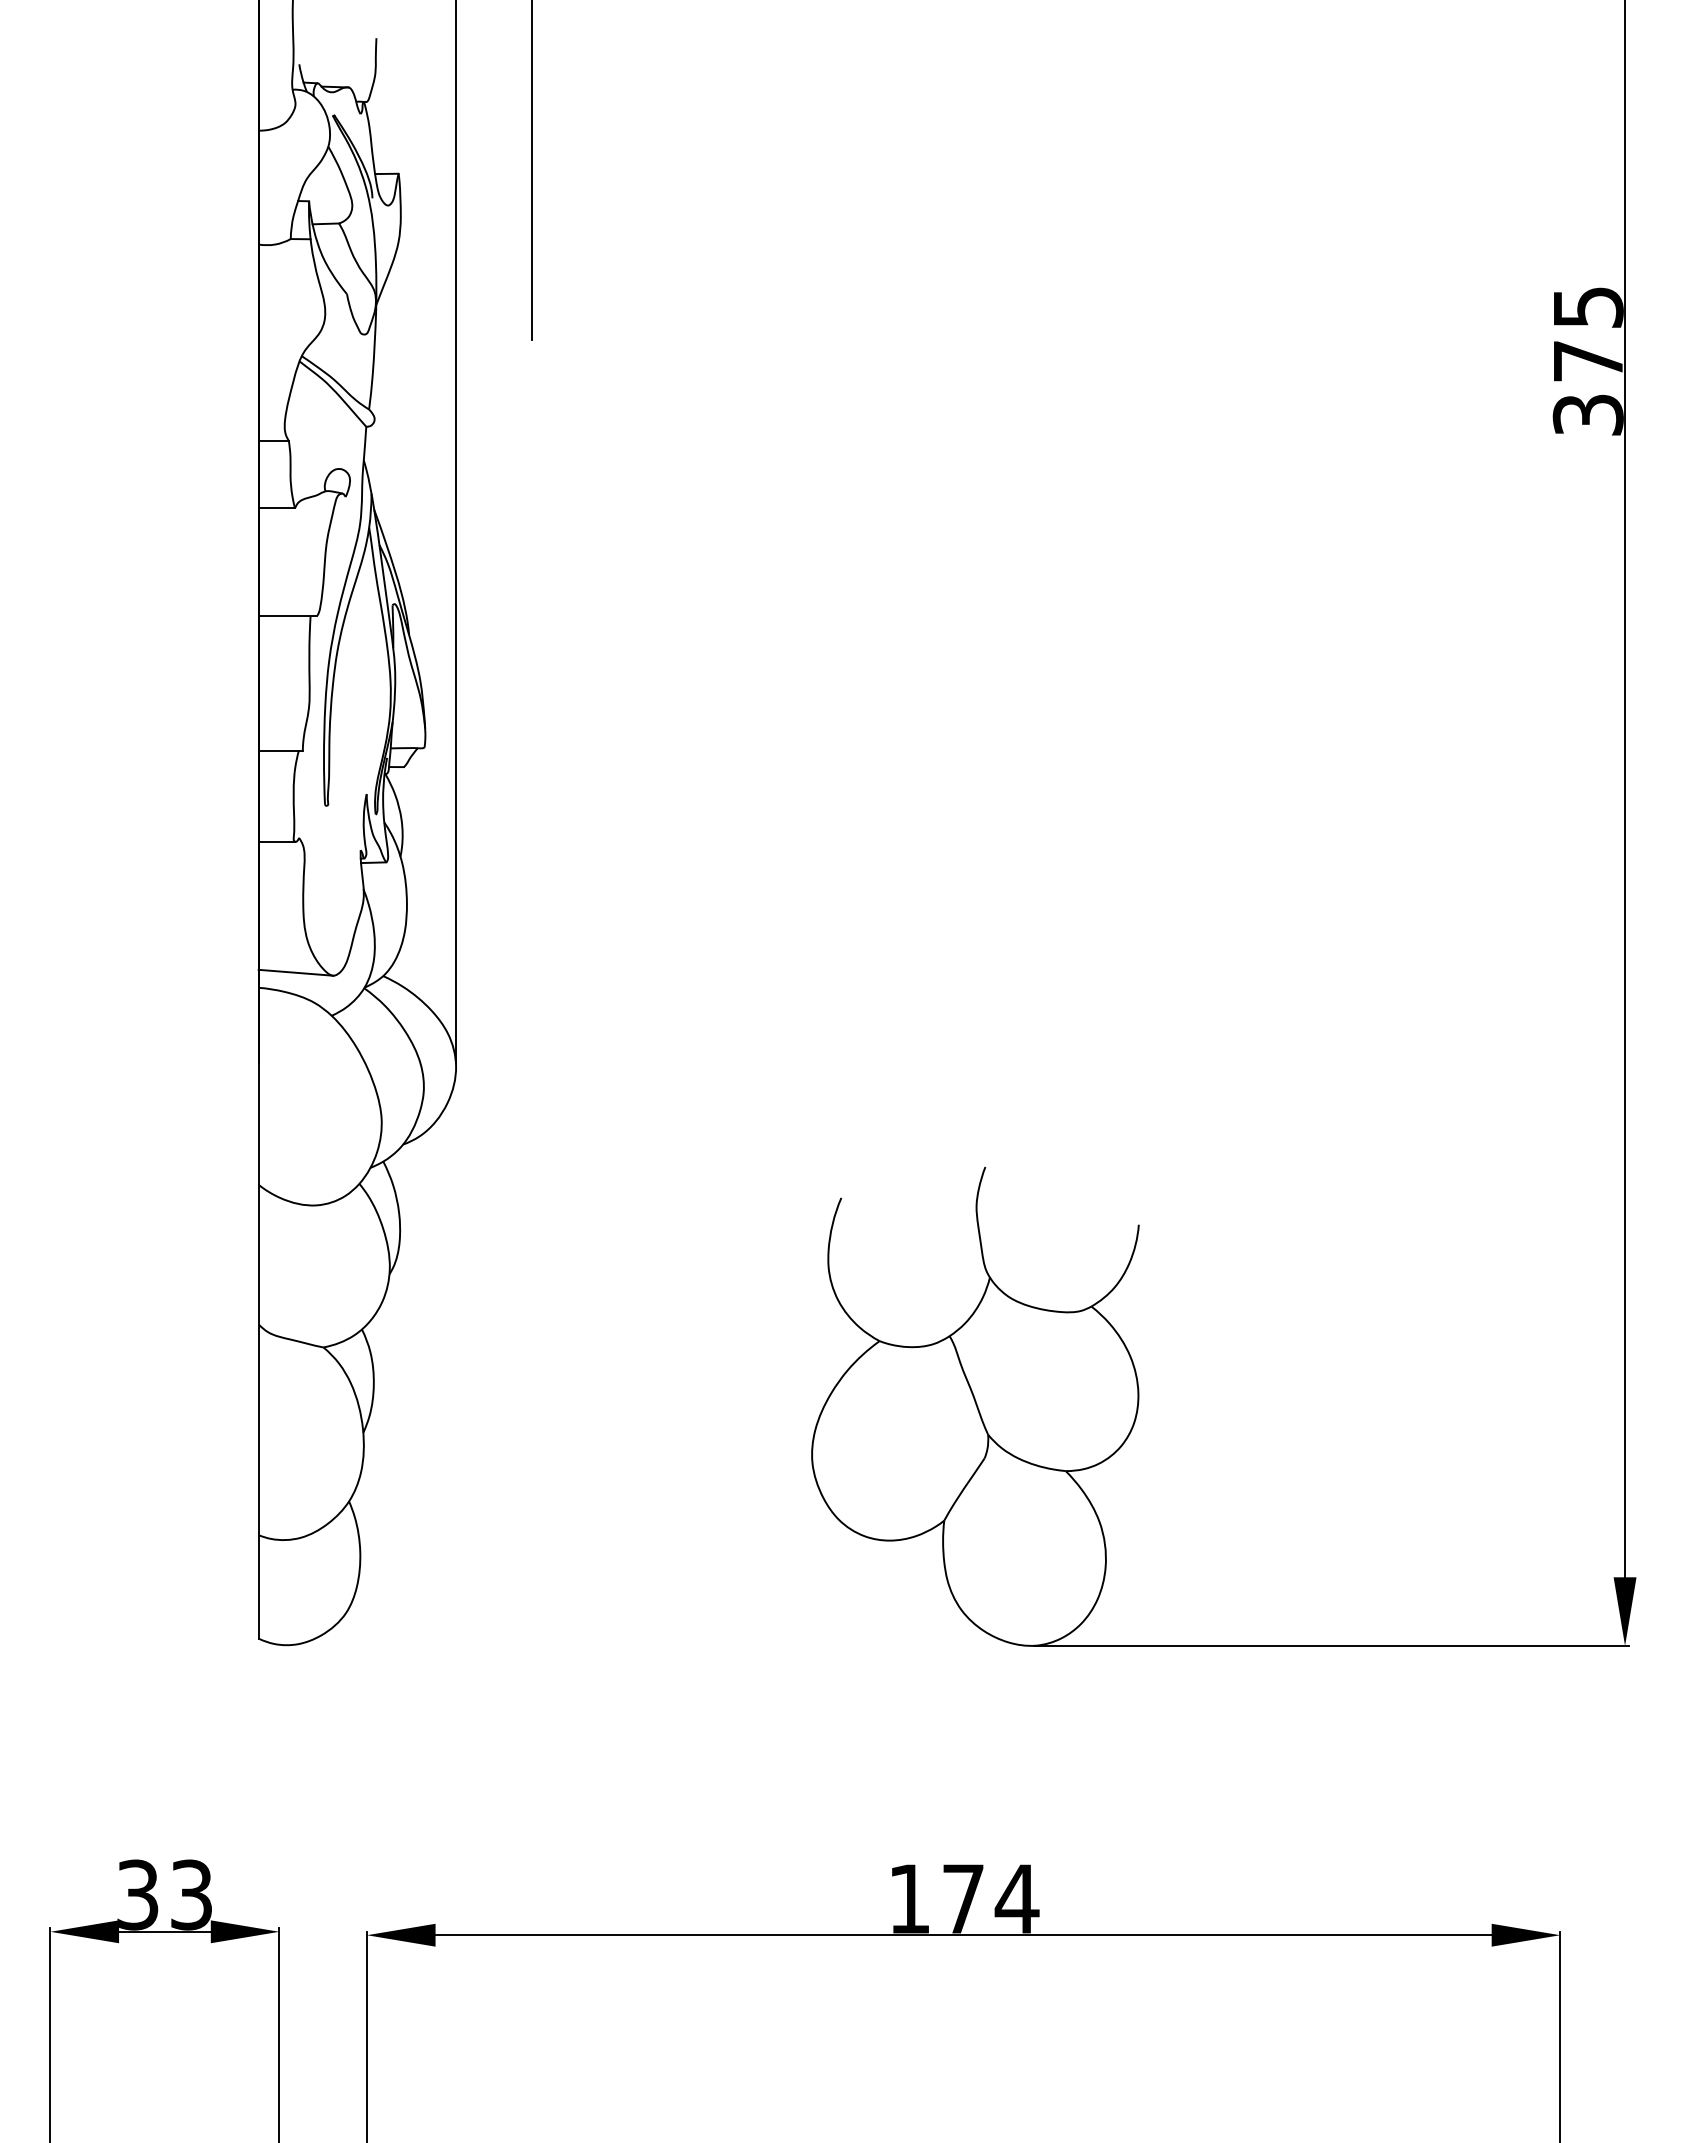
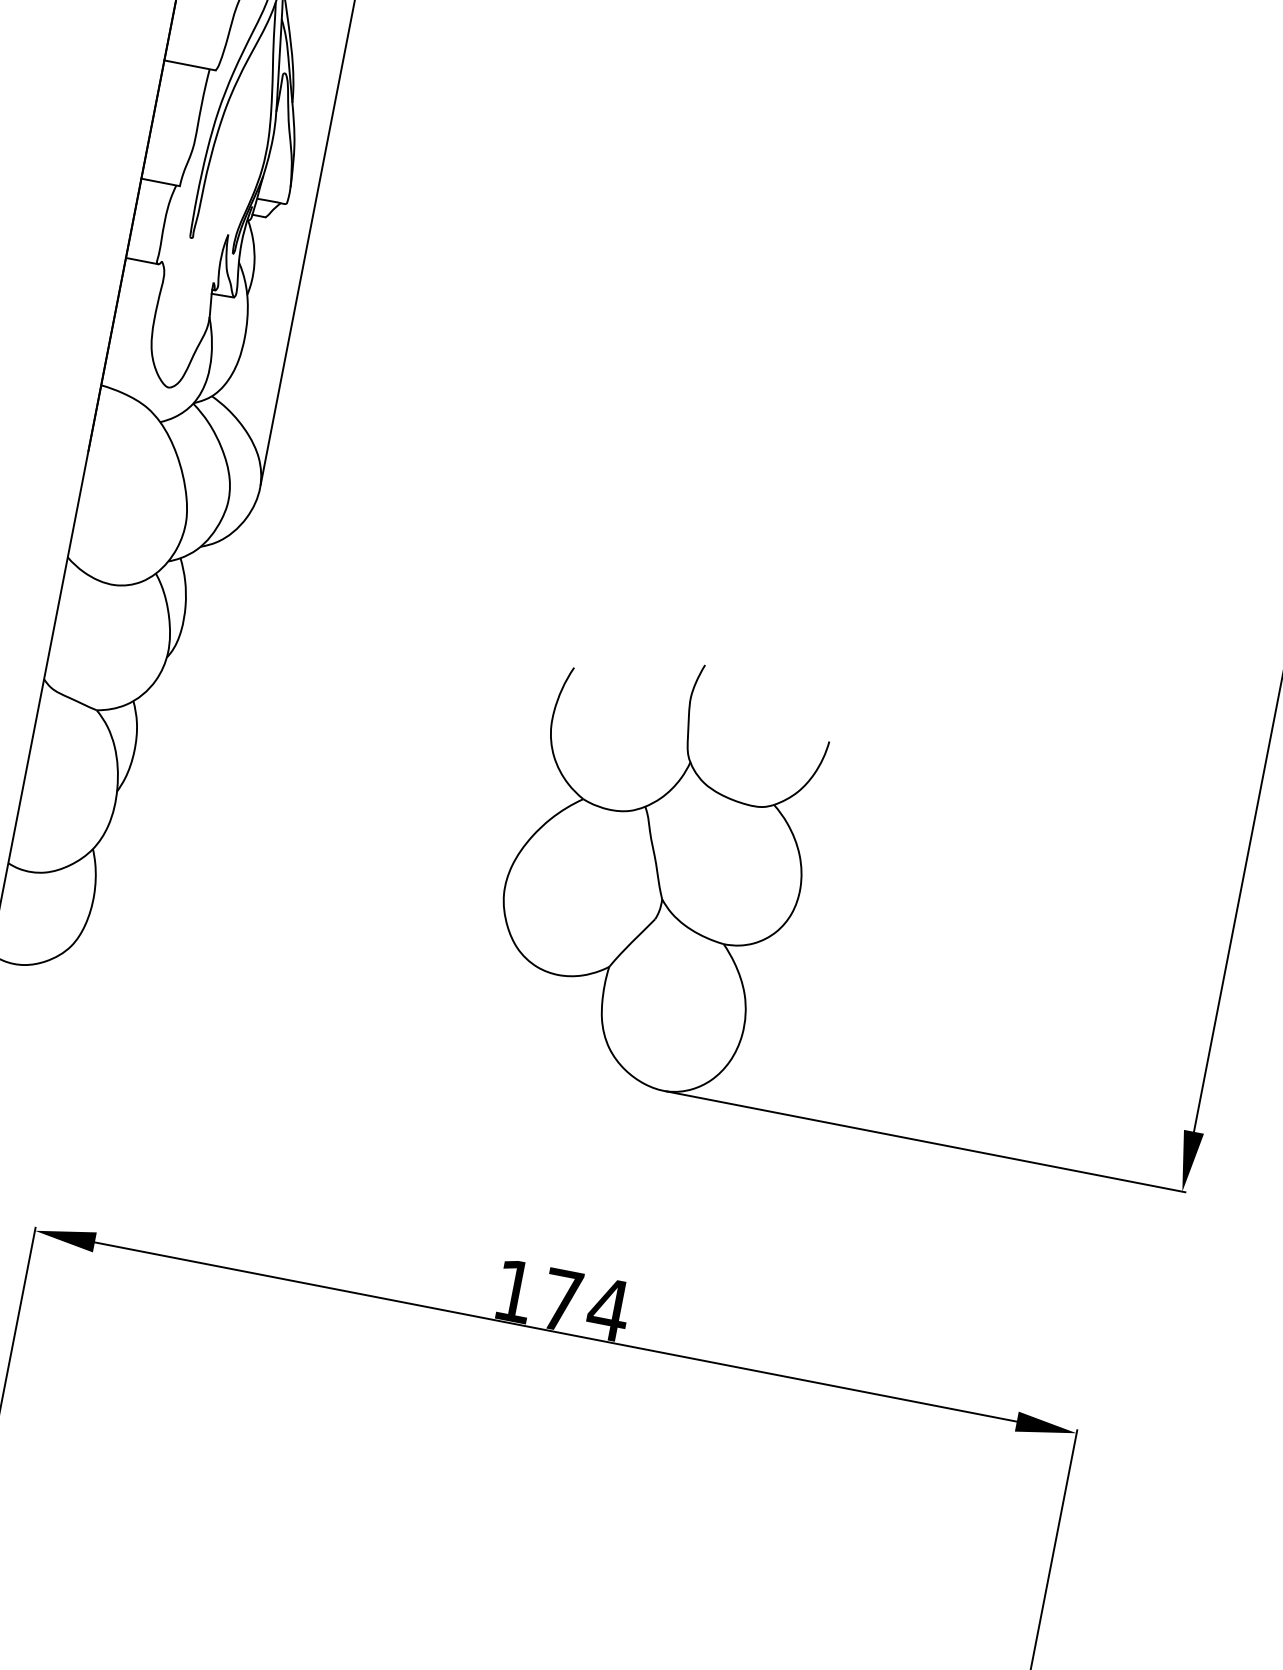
line: (295, 972) -> (135, 378), removed

